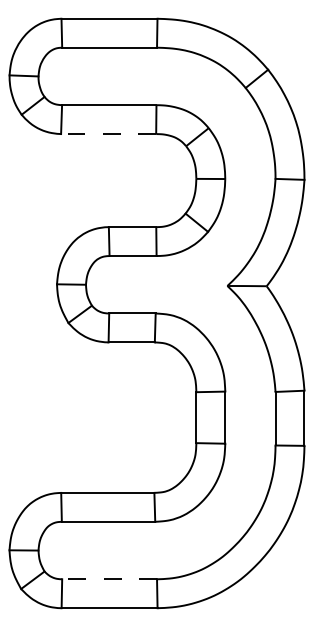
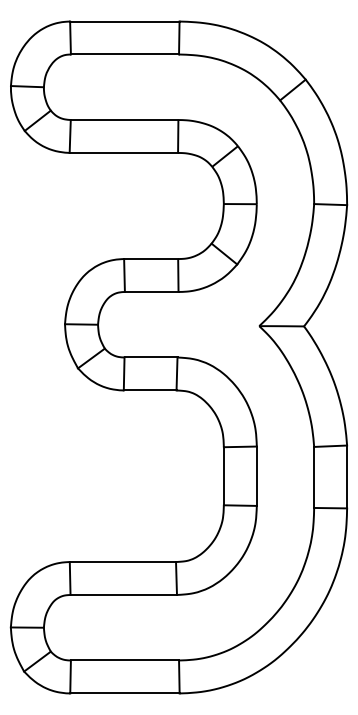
line: (108, 134) -> (123, 153), dashed -> solid
line: (109, 579) -> (124, 660), dashed -> solid

